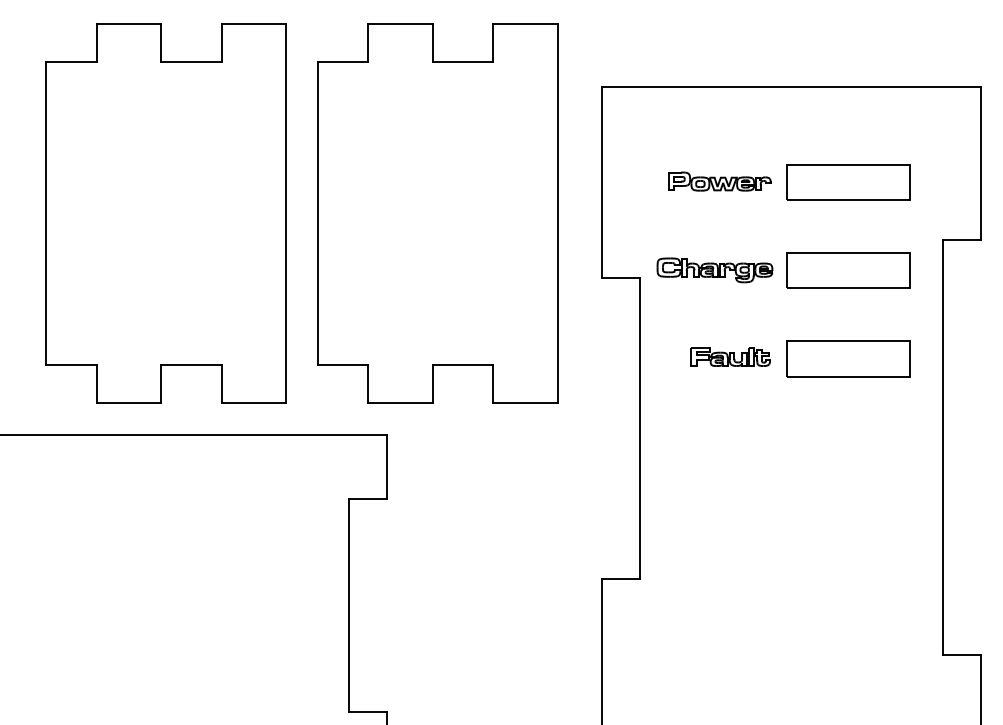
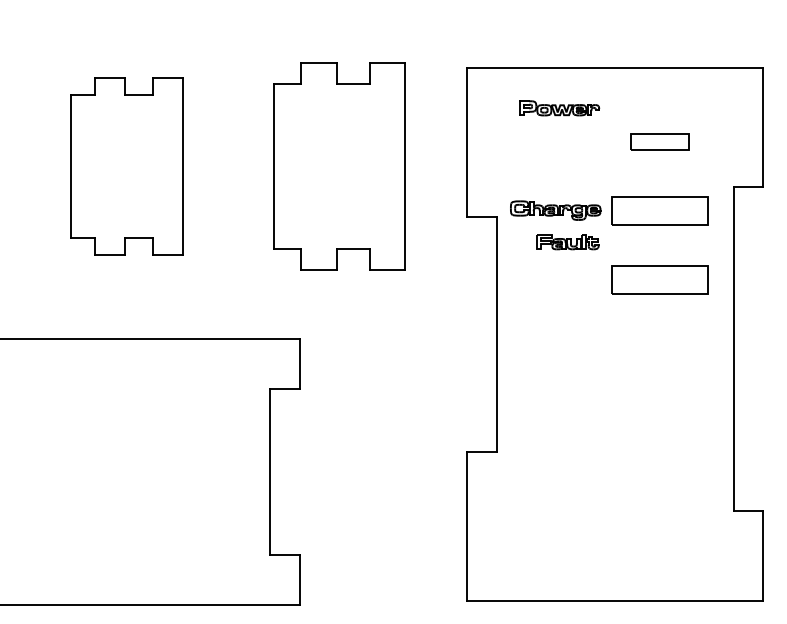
part: (719, 181) -> (559, 108), moved
part: (847, 181) -> (659, 141), size x0.6
part: (165, 213) -> (126, 166), size x0.6
part: (438, 213) -> (339, 166), size x0.7
part: (730, 357) -> (567, 242), moved

